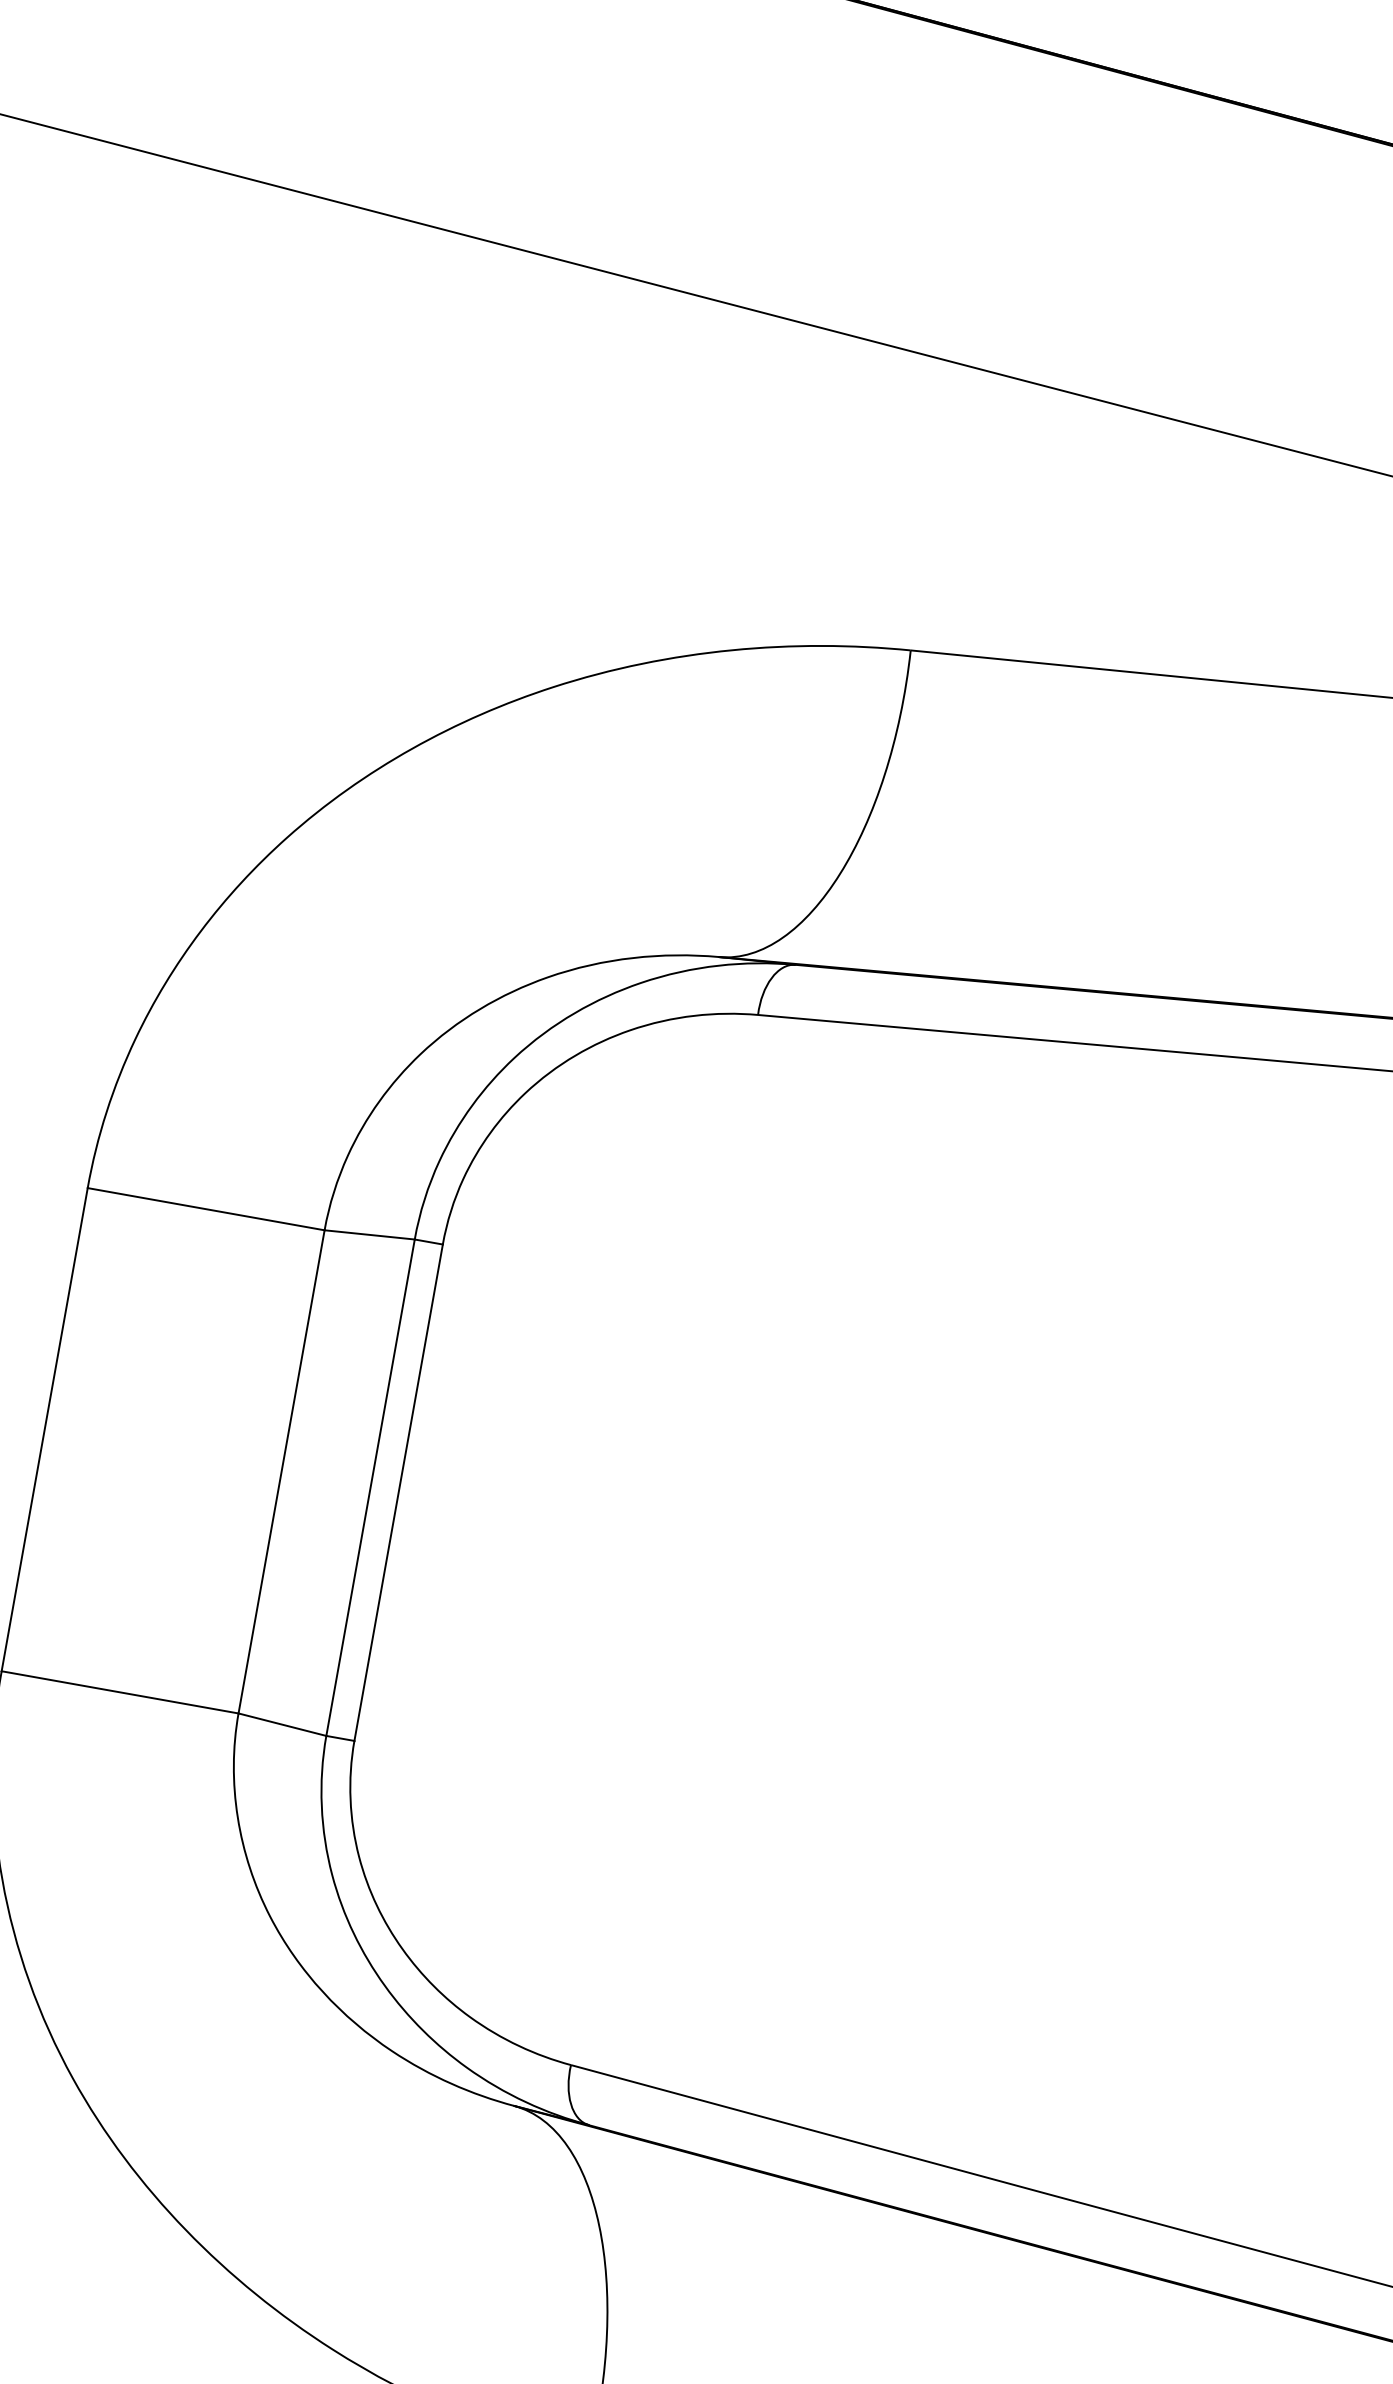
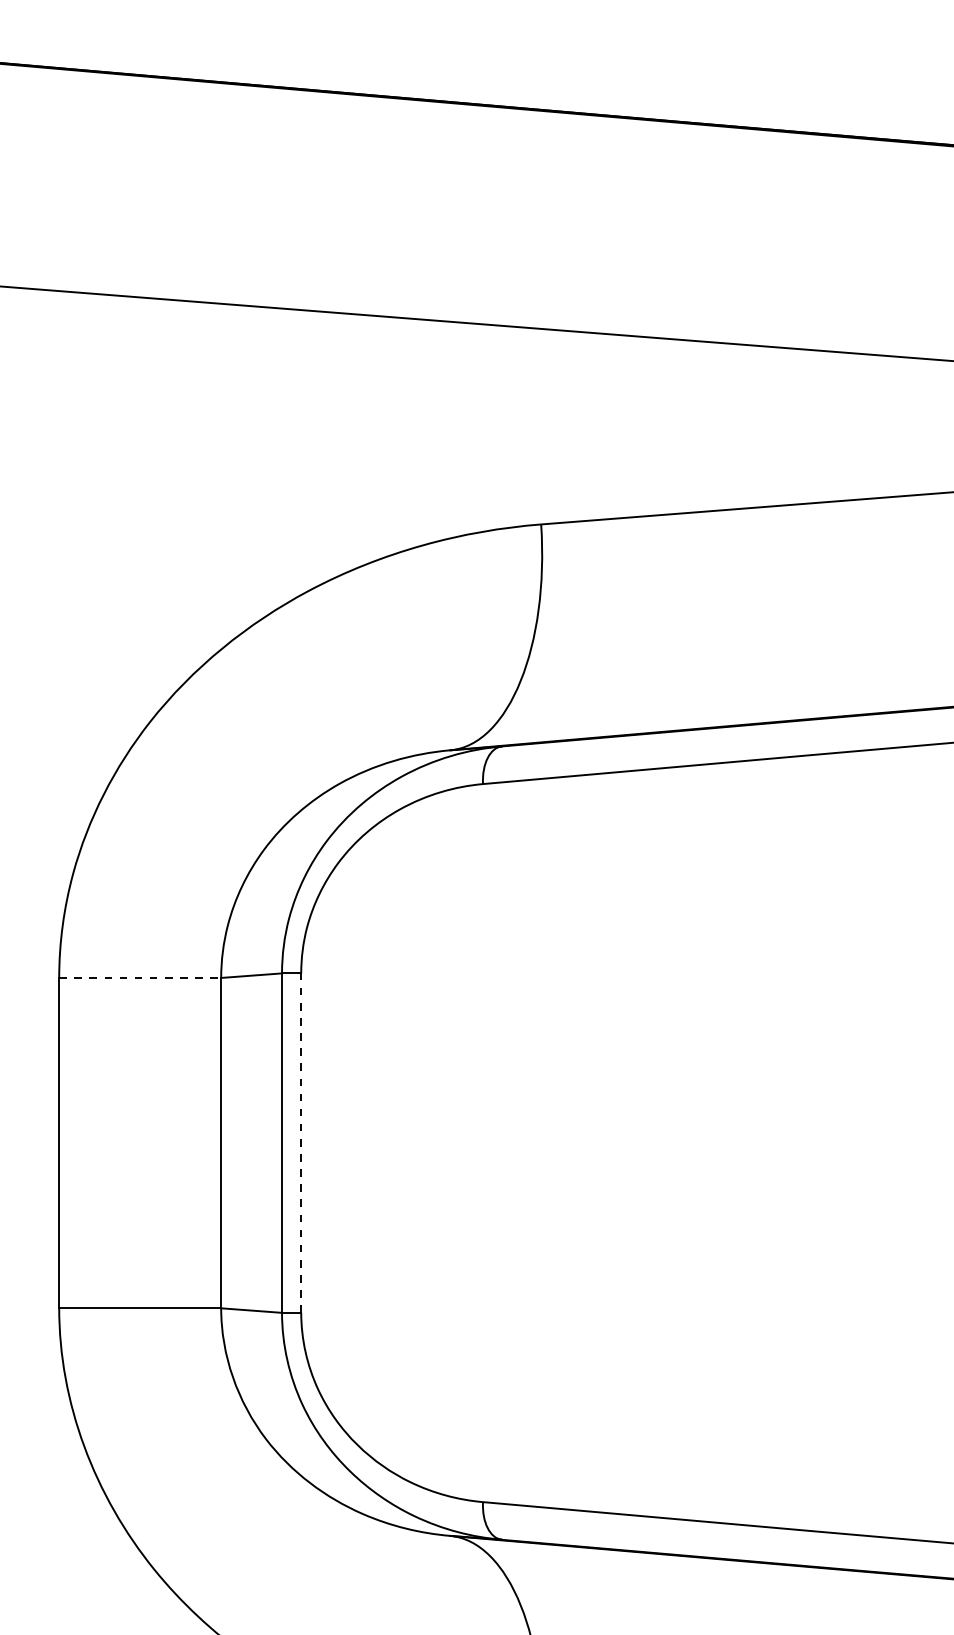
line: (206, 1208) -> (140, 977), solid -> dashed
line: (398, 1493) -> (301, 1143), solid -> dashed

